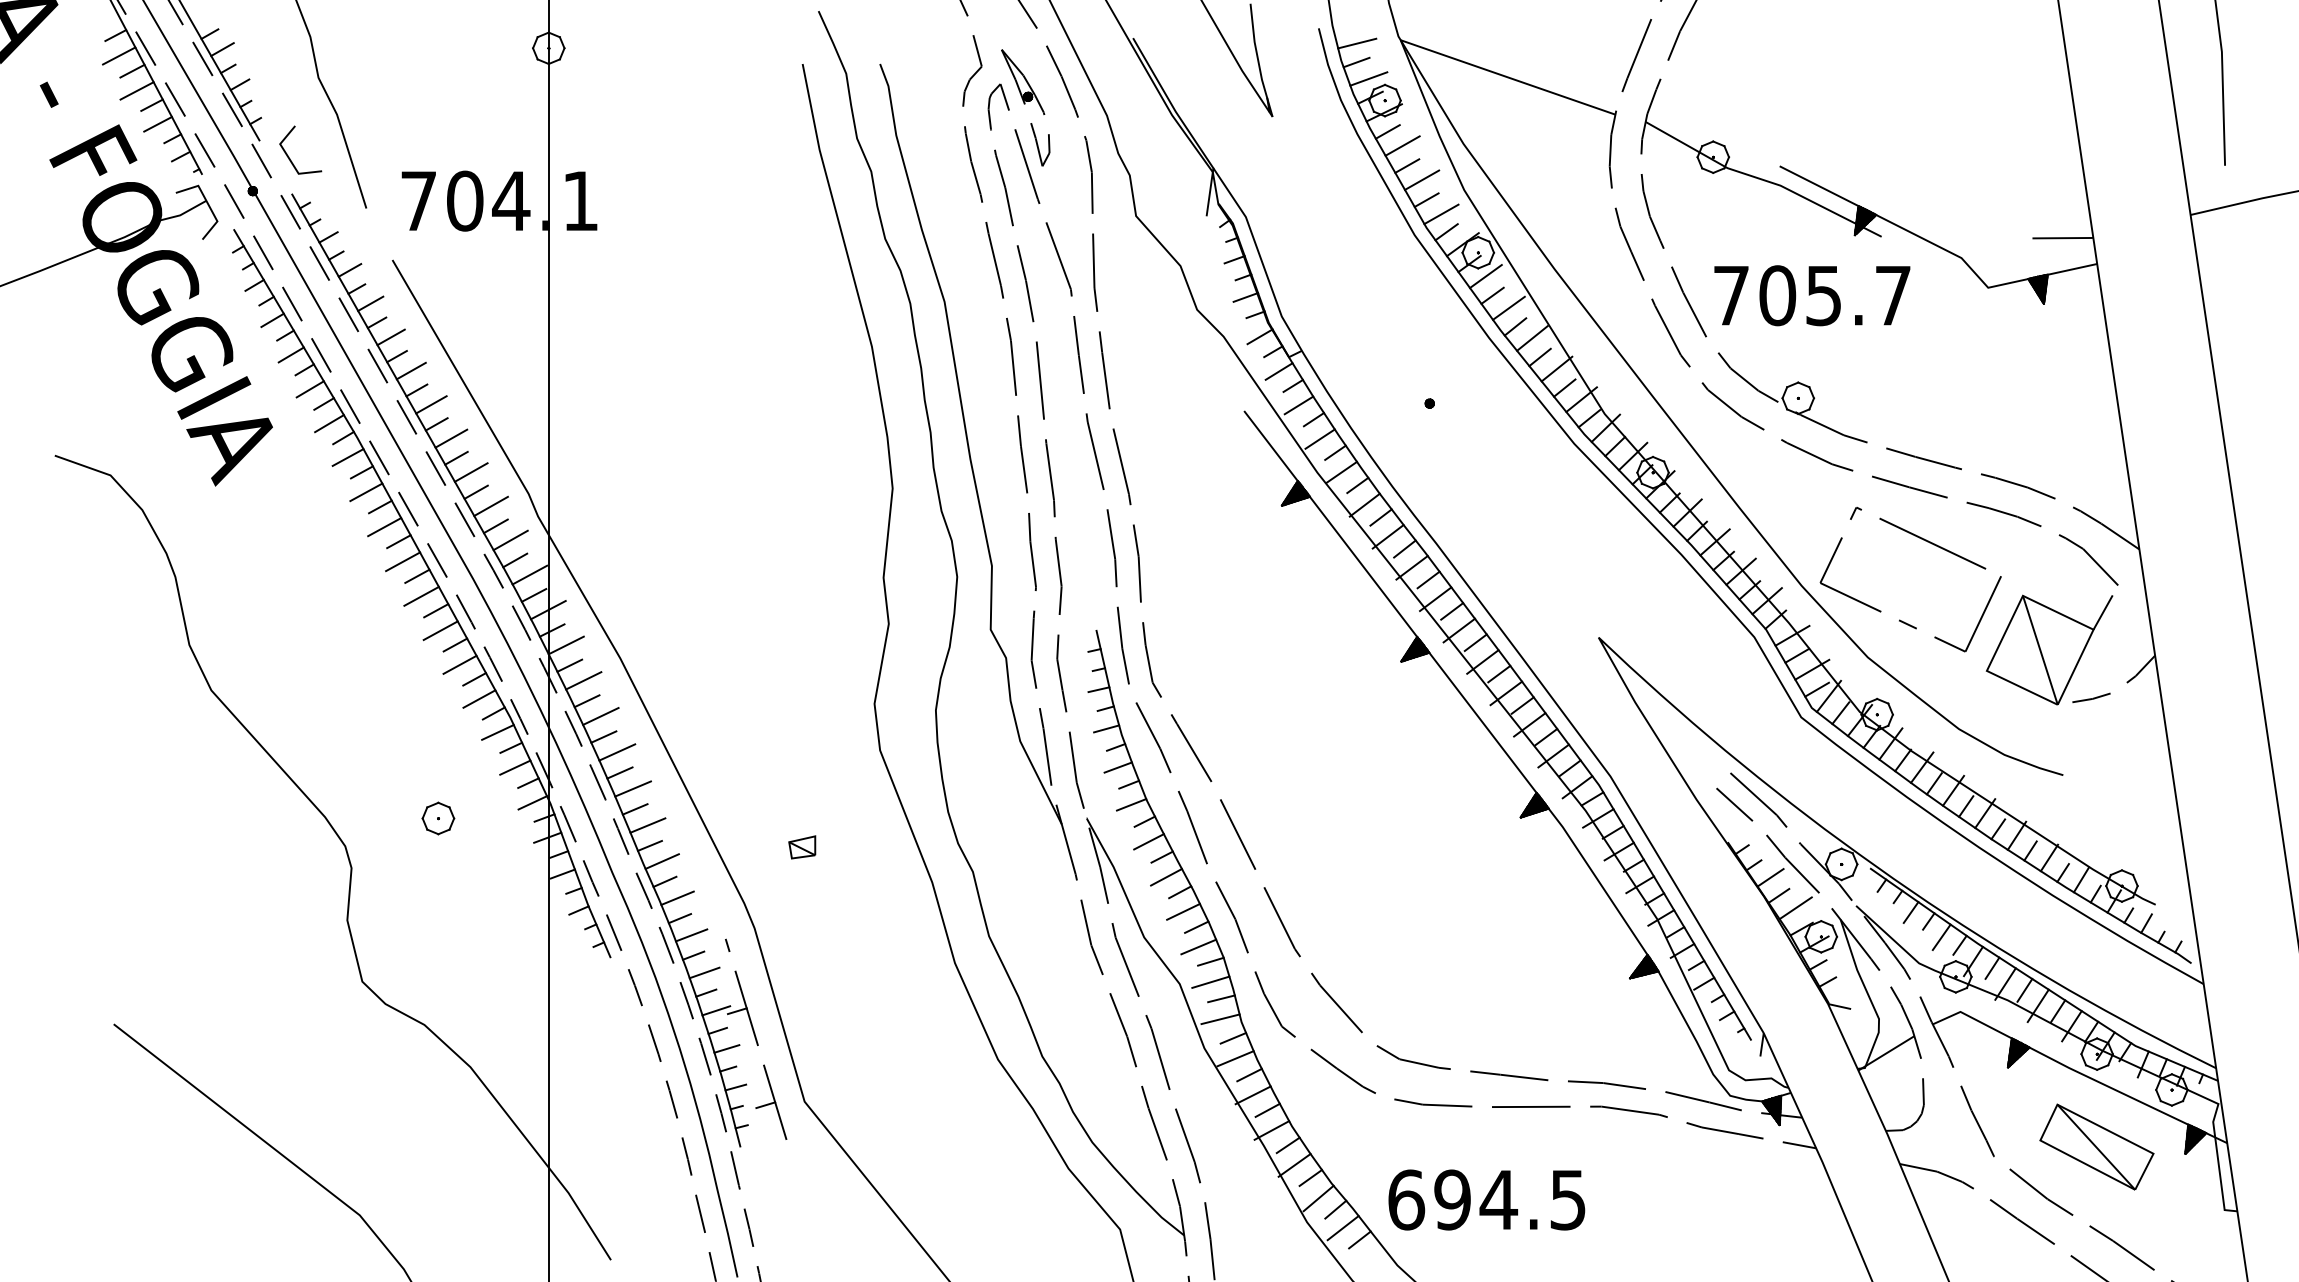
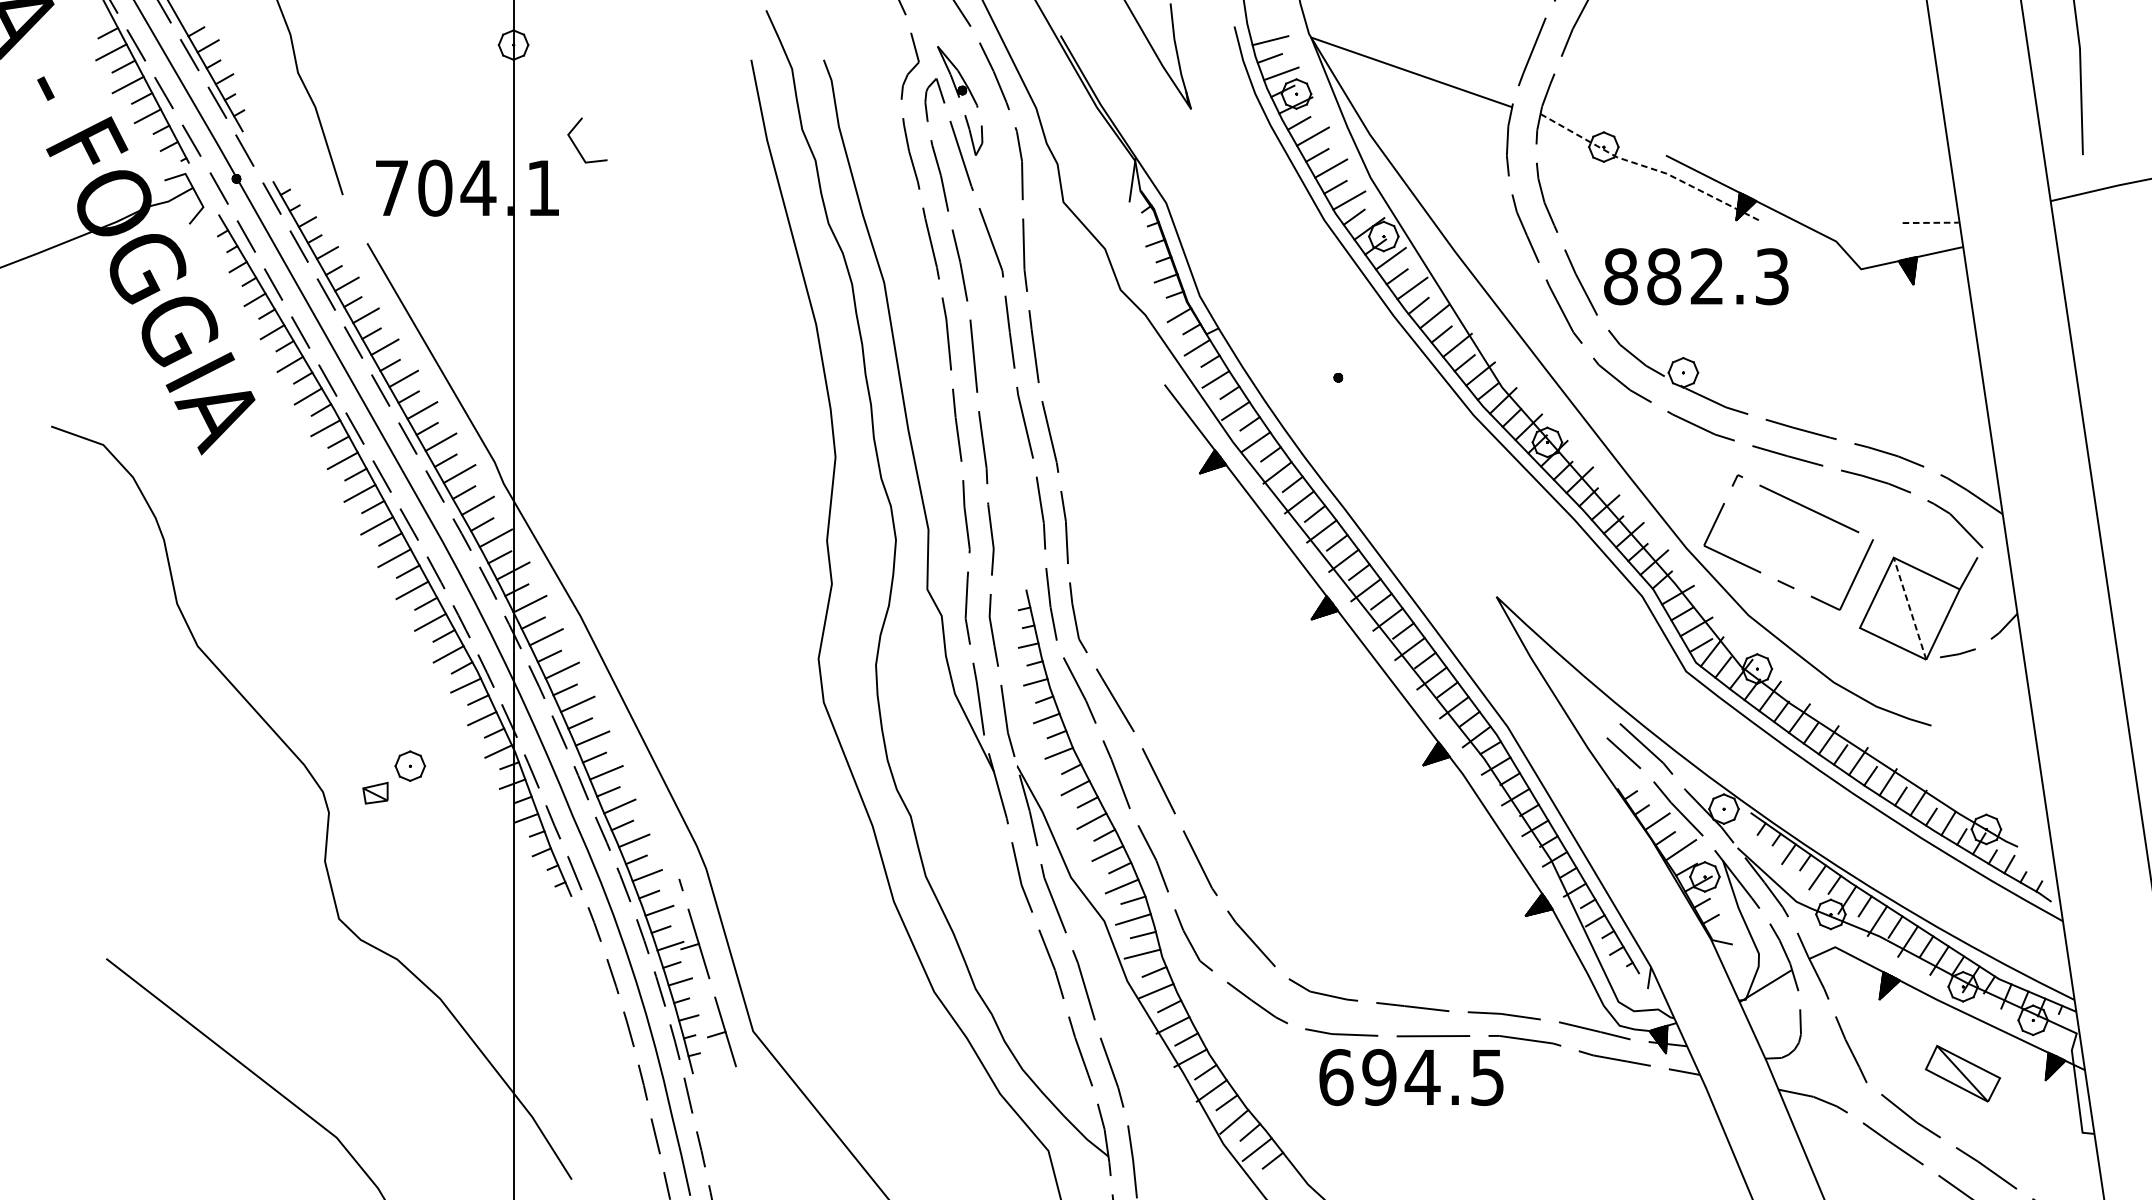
line: (288, 155) -> (576, 145), moved
line: (1763, 180) -> (1650, 168), solid -> dashed
line: (2064, 238) -> (1932, 223), solid -> dashed
text: (1811, 295) -> (1695, 276), 705.7 -> 882.3
line: (2040, 649) -> (1910, 607), solid -> dashed
part: (802, 847) -> (375, 793), moved
part: (2096, 1146) -> (1962, 1073), size x0.7
text: (1486, 1199) -> (1411, 1076), moved

